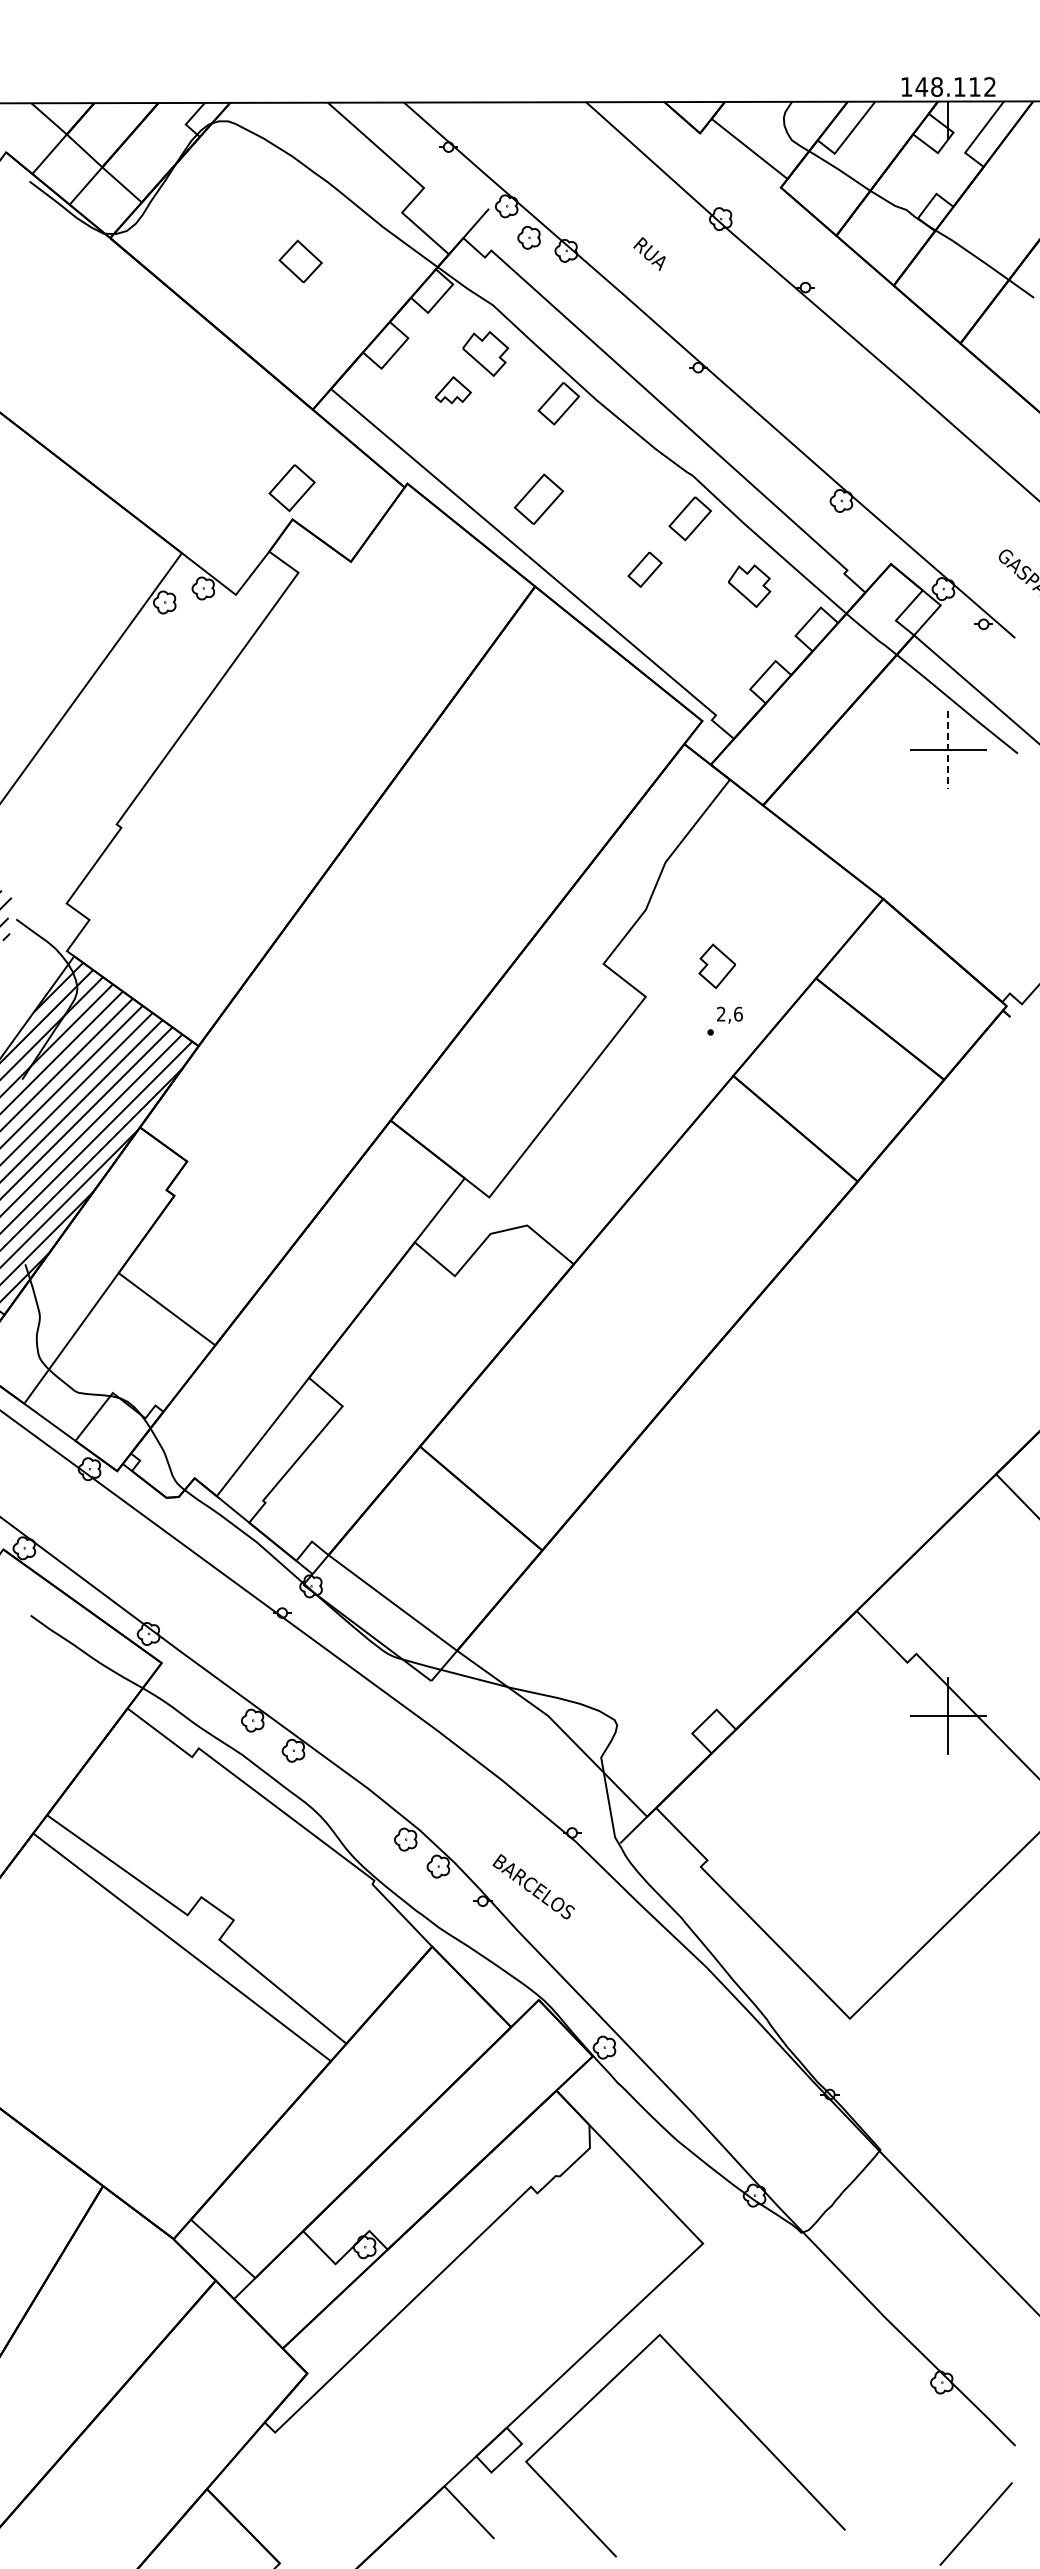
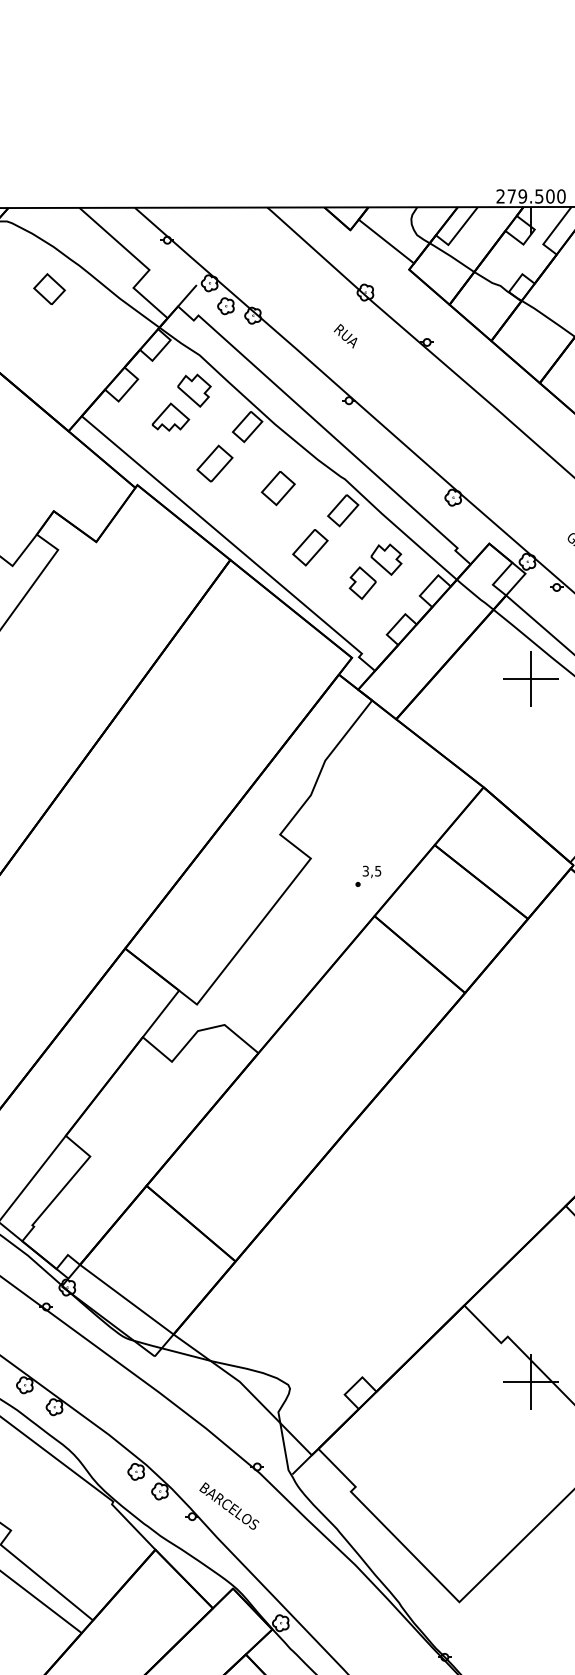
text: (948, 86) -> (531, 196), 148.112 -> 279.500
text: (649, 253) -> (345, 335), moved
part: (300, 260) -> (49, 288), moved
part: (453, 389) -> (170, 416), size x1.43
part: (291, 488) -> (277, 488), moved
part: (538, 498) -> (214, 463), moved
part: (644, 569) -> (309, 547), size x1.43
line: (948, 750) -> (531, 679), dashed -> solid
part: (716, 966) -> (362, 583), moved
text: (729, 1013) -> (371, 870), 2,6 -> 3,5

